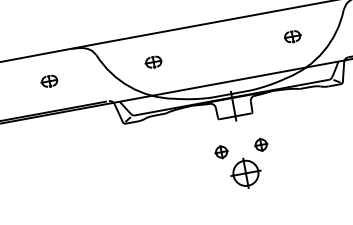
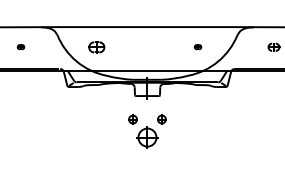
part: (291, 35) -> (197, 46), size x0.6
part: (153, 61) -> (96, 46), size x1.4
part: (48, 80) -> (20, 46), size x0.6

